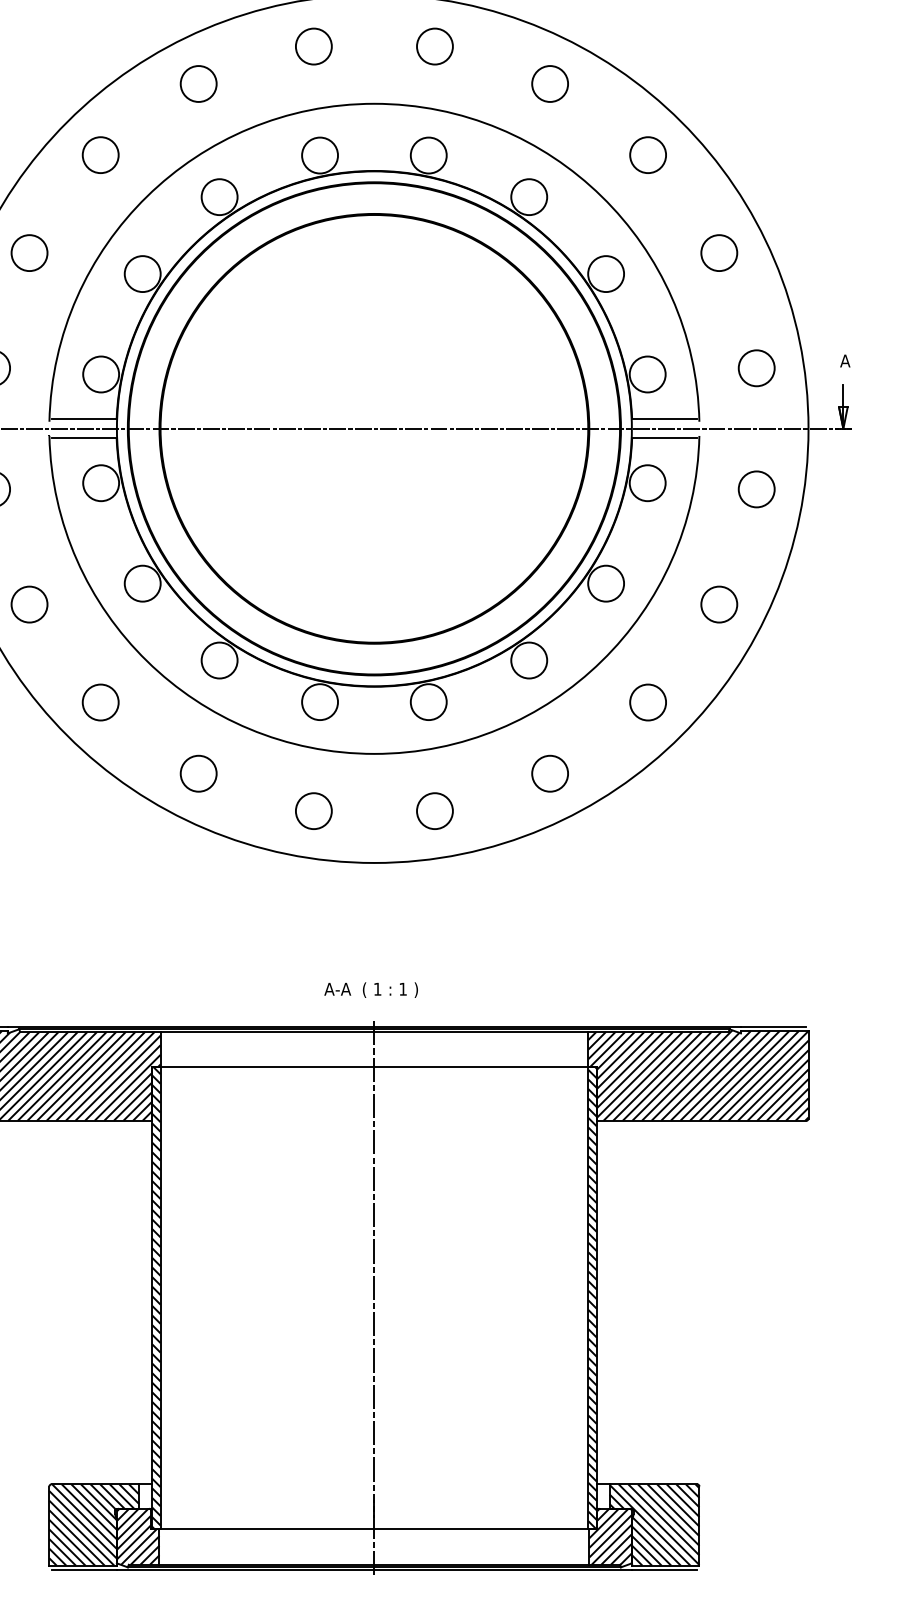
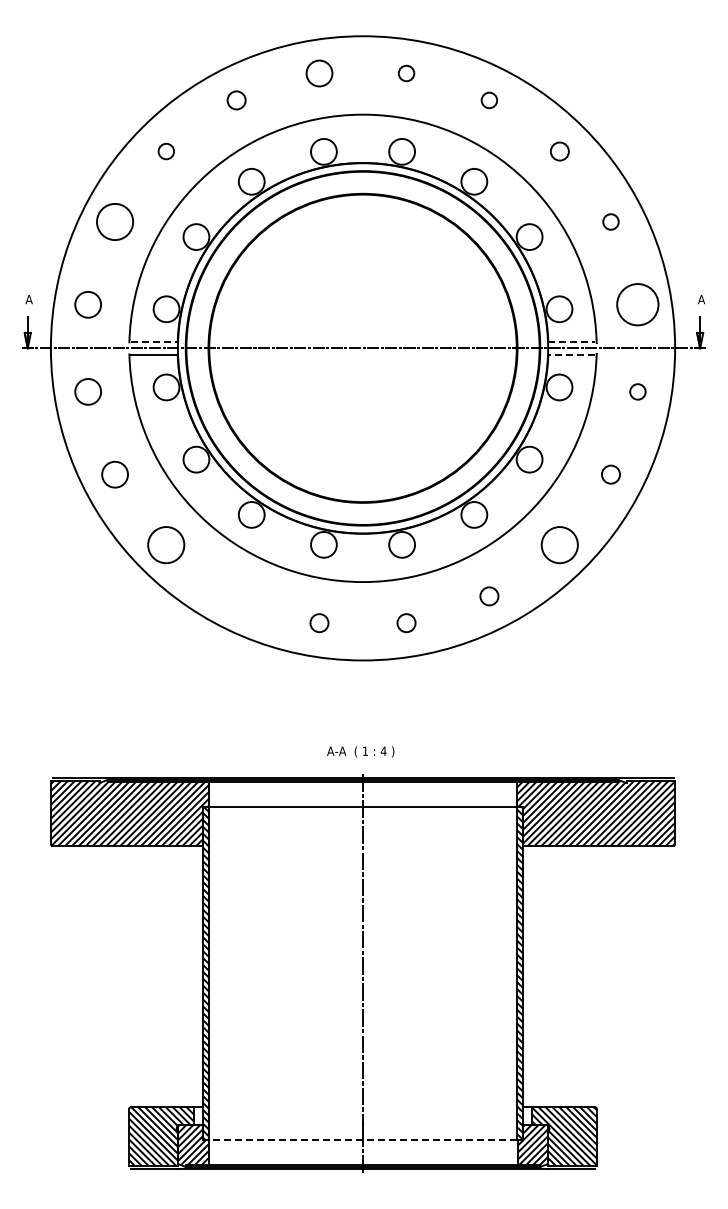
circle: (434, 46) -> (406, 73), size x0.6
circle: (198, 84) -> (236, 100), size x0.7
circle: (550, 84) -> (489, 100), size x0.6
circle: (101, 155) -> (166, 151), size x0.6
circle: (647, 155) -> (559, 151), size x0.7
circle: (30, 252) -> (115, 221), size x1.4
circle: (718, 252) -> (610, 221), size x0.6
circle: (756, 367) -> (637, 304), size x1.6
line: (84, 419) -> (154, 341), solid -> dashed
line: (665, 419) -> (572, 341), solid -> dashed
line: (664, 438) -> (571, 355), solid -> dashed
circle: (756, 488) -> (637, 391), size x0.6
circle: (718, 604) -> (610, 474), size x0.7
circle: (101, 703) -> (166, 545), size x1.4
circle: (647, 703) -> (559, 545), size x1.4
circle: (198, 773) -> (236, 596), removed
circle: (550, 773) -> (489, 596), size x0.7
circle: (313, 810) -> (319, 622), size x0.7
circle: (434, 810) -> (406, 622), size x0.7
text: (402, 988) -> (383, 750), 1 -> 4
line: (375, 1529) -> (363, 1139), solid -> dashed

